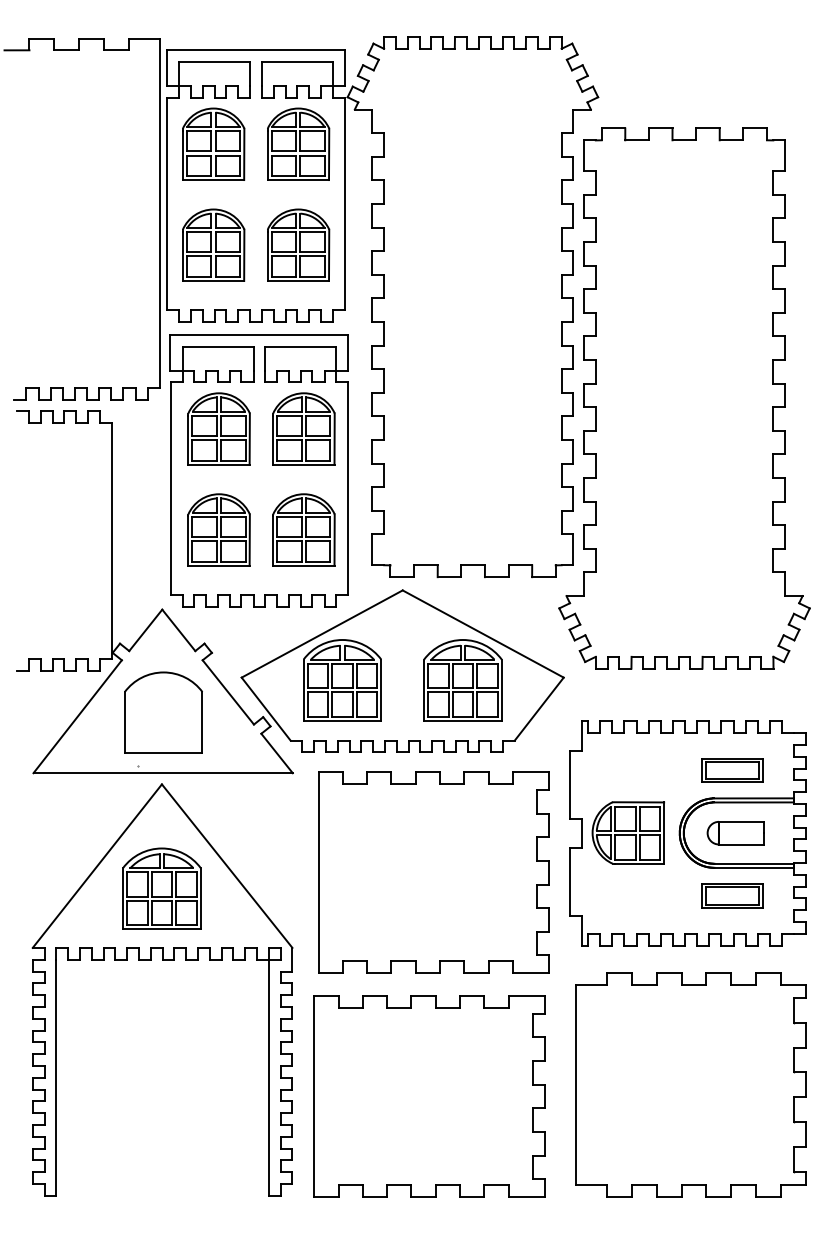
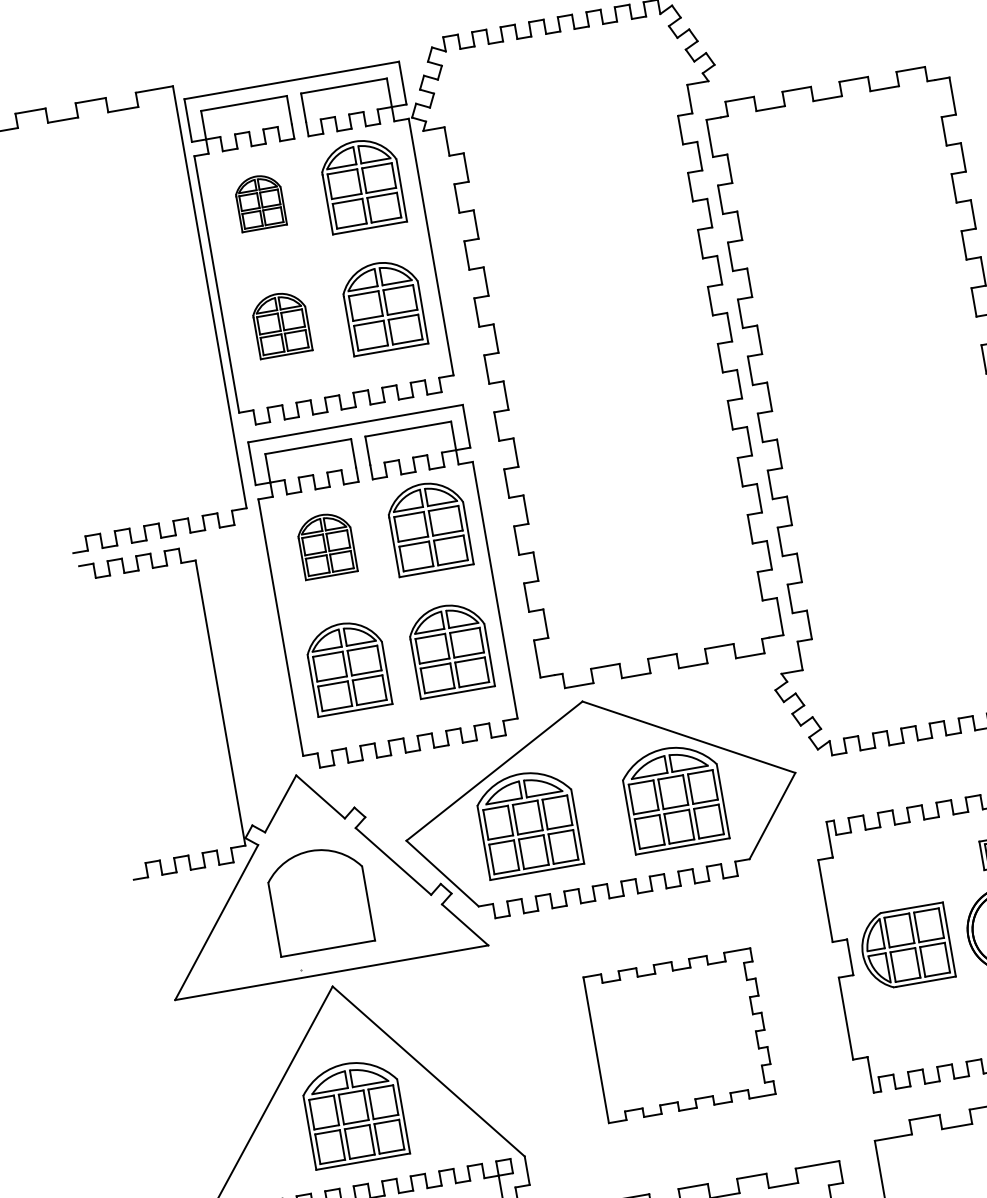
part: (213, 143) -> (259, 201), size x0.6
part: (213, 244) -> (281, 323), size x0.7
part: (218, 428) -> (325, 544), size x0.7
part: (433, 872) -> (679, 1035), size x0.6

